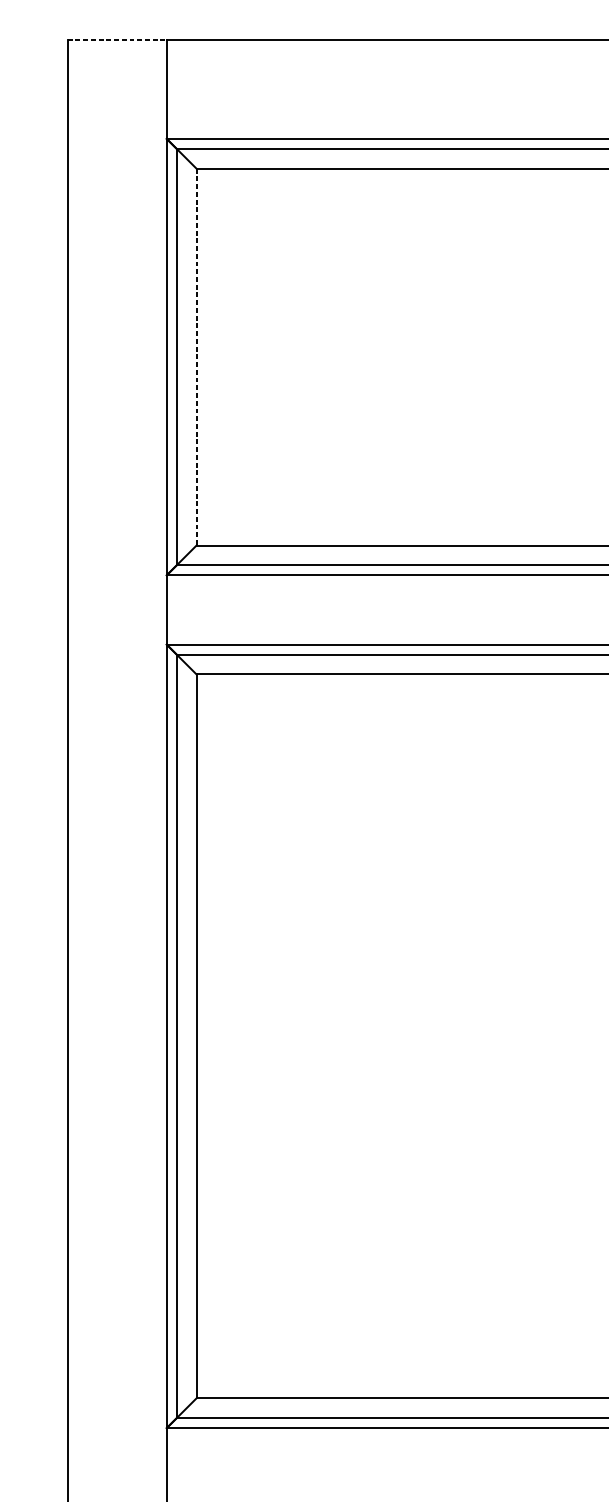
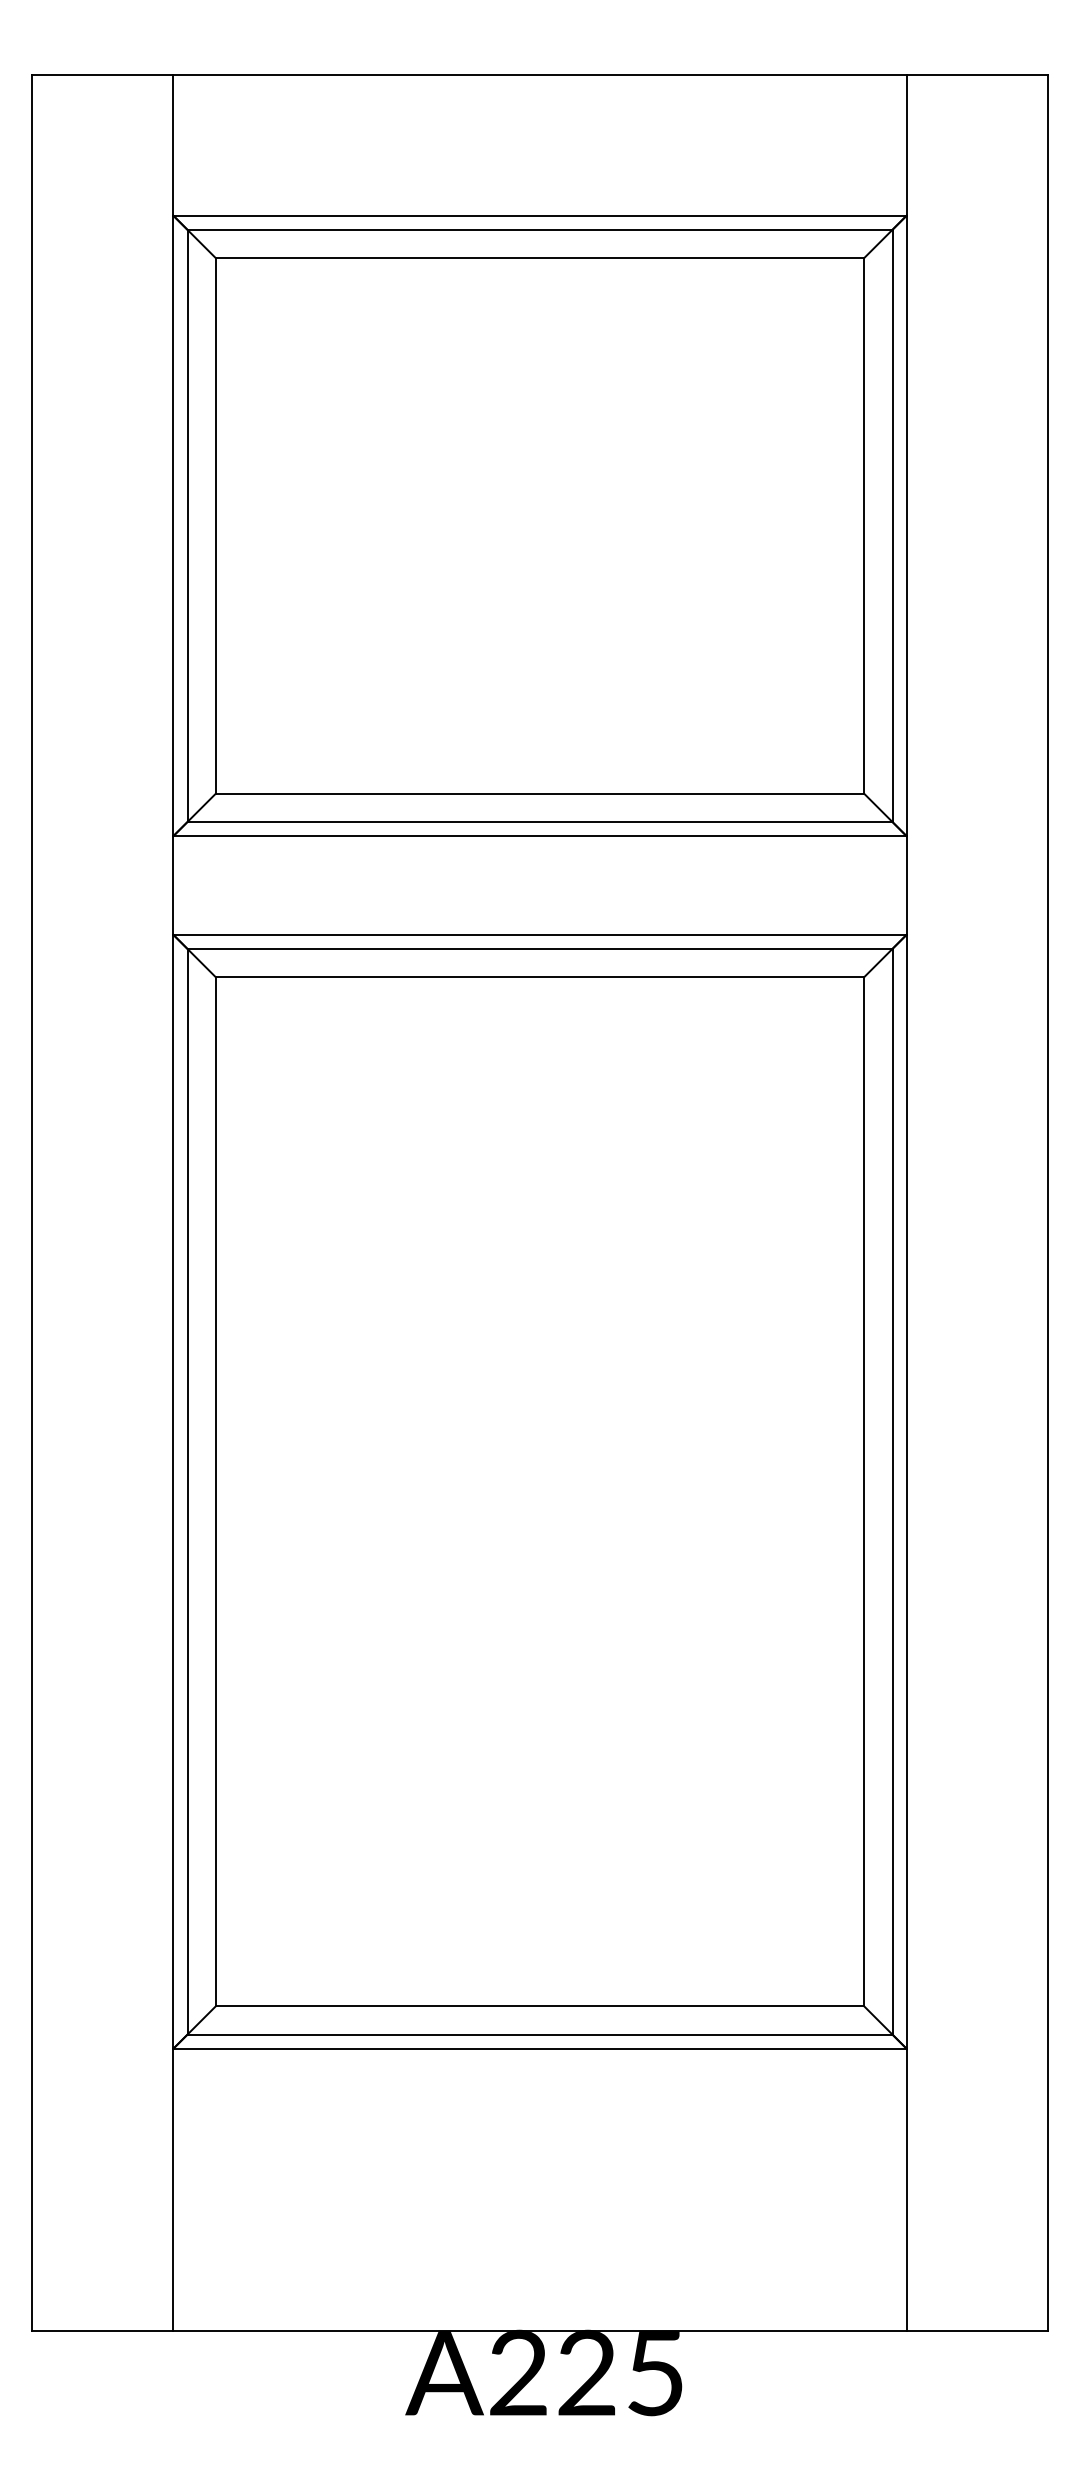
line: (117, 39) -> (103, 74), dashed -> solid
line: (196, 356) -> (215, 525), dashed -> solid

